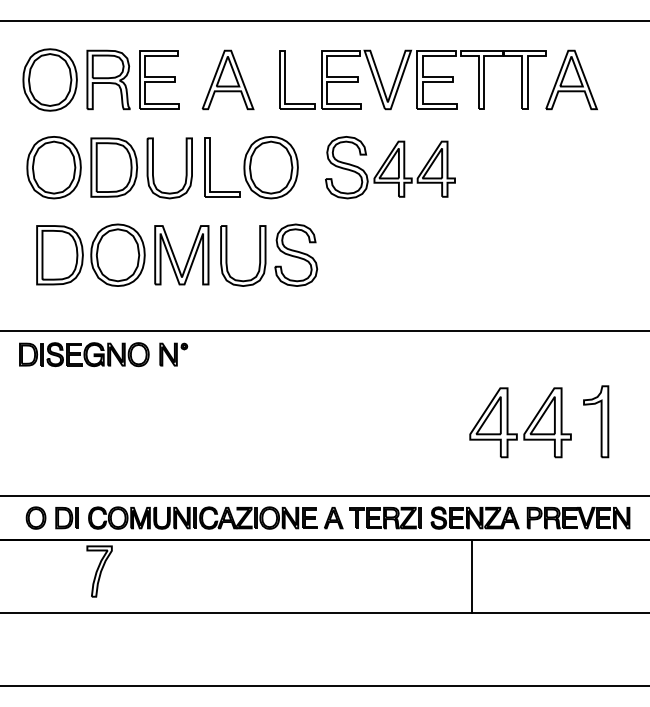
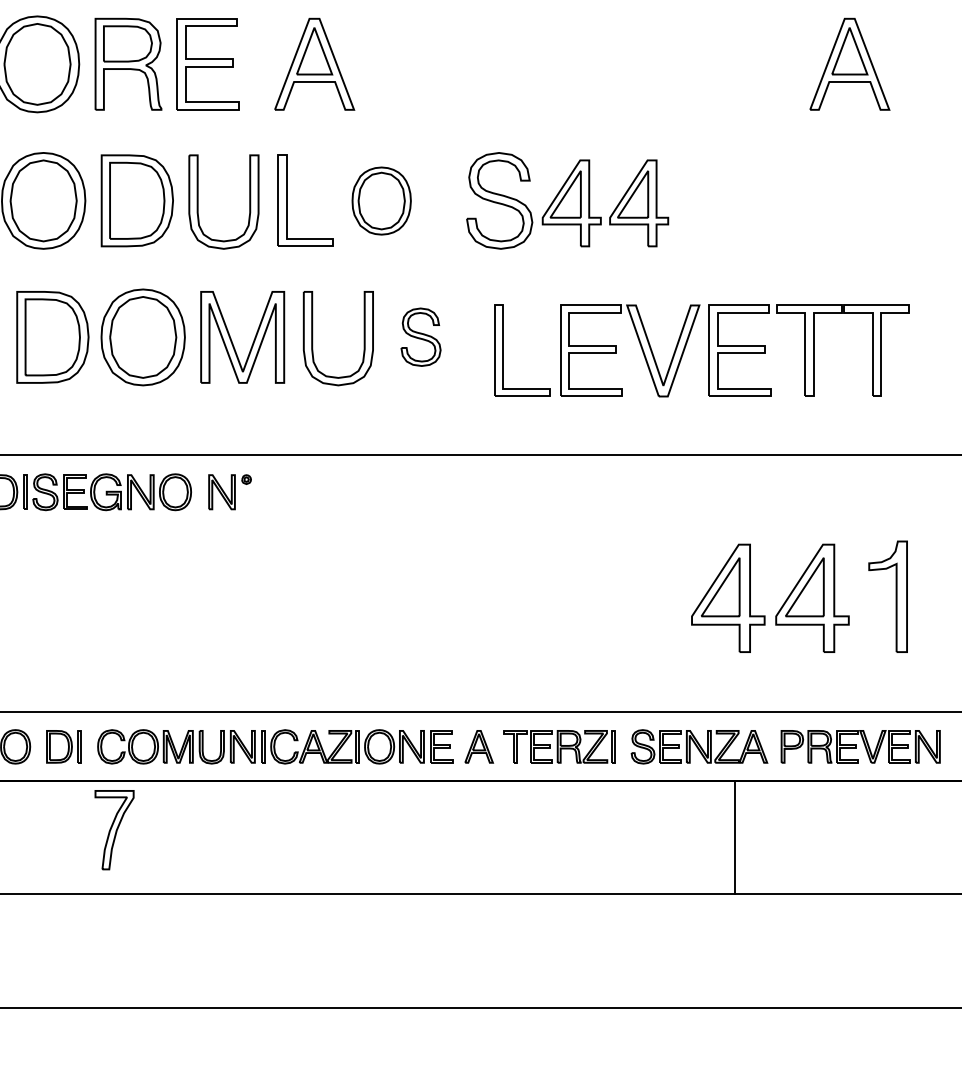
part: (412, 79) -> (701, 350), moved
part: (270, 167) -> (380, 200), size x0.7
part: (296, 254) -> (421, 336), size x0.6
line: (471, 575) -> (734, 836), moved

